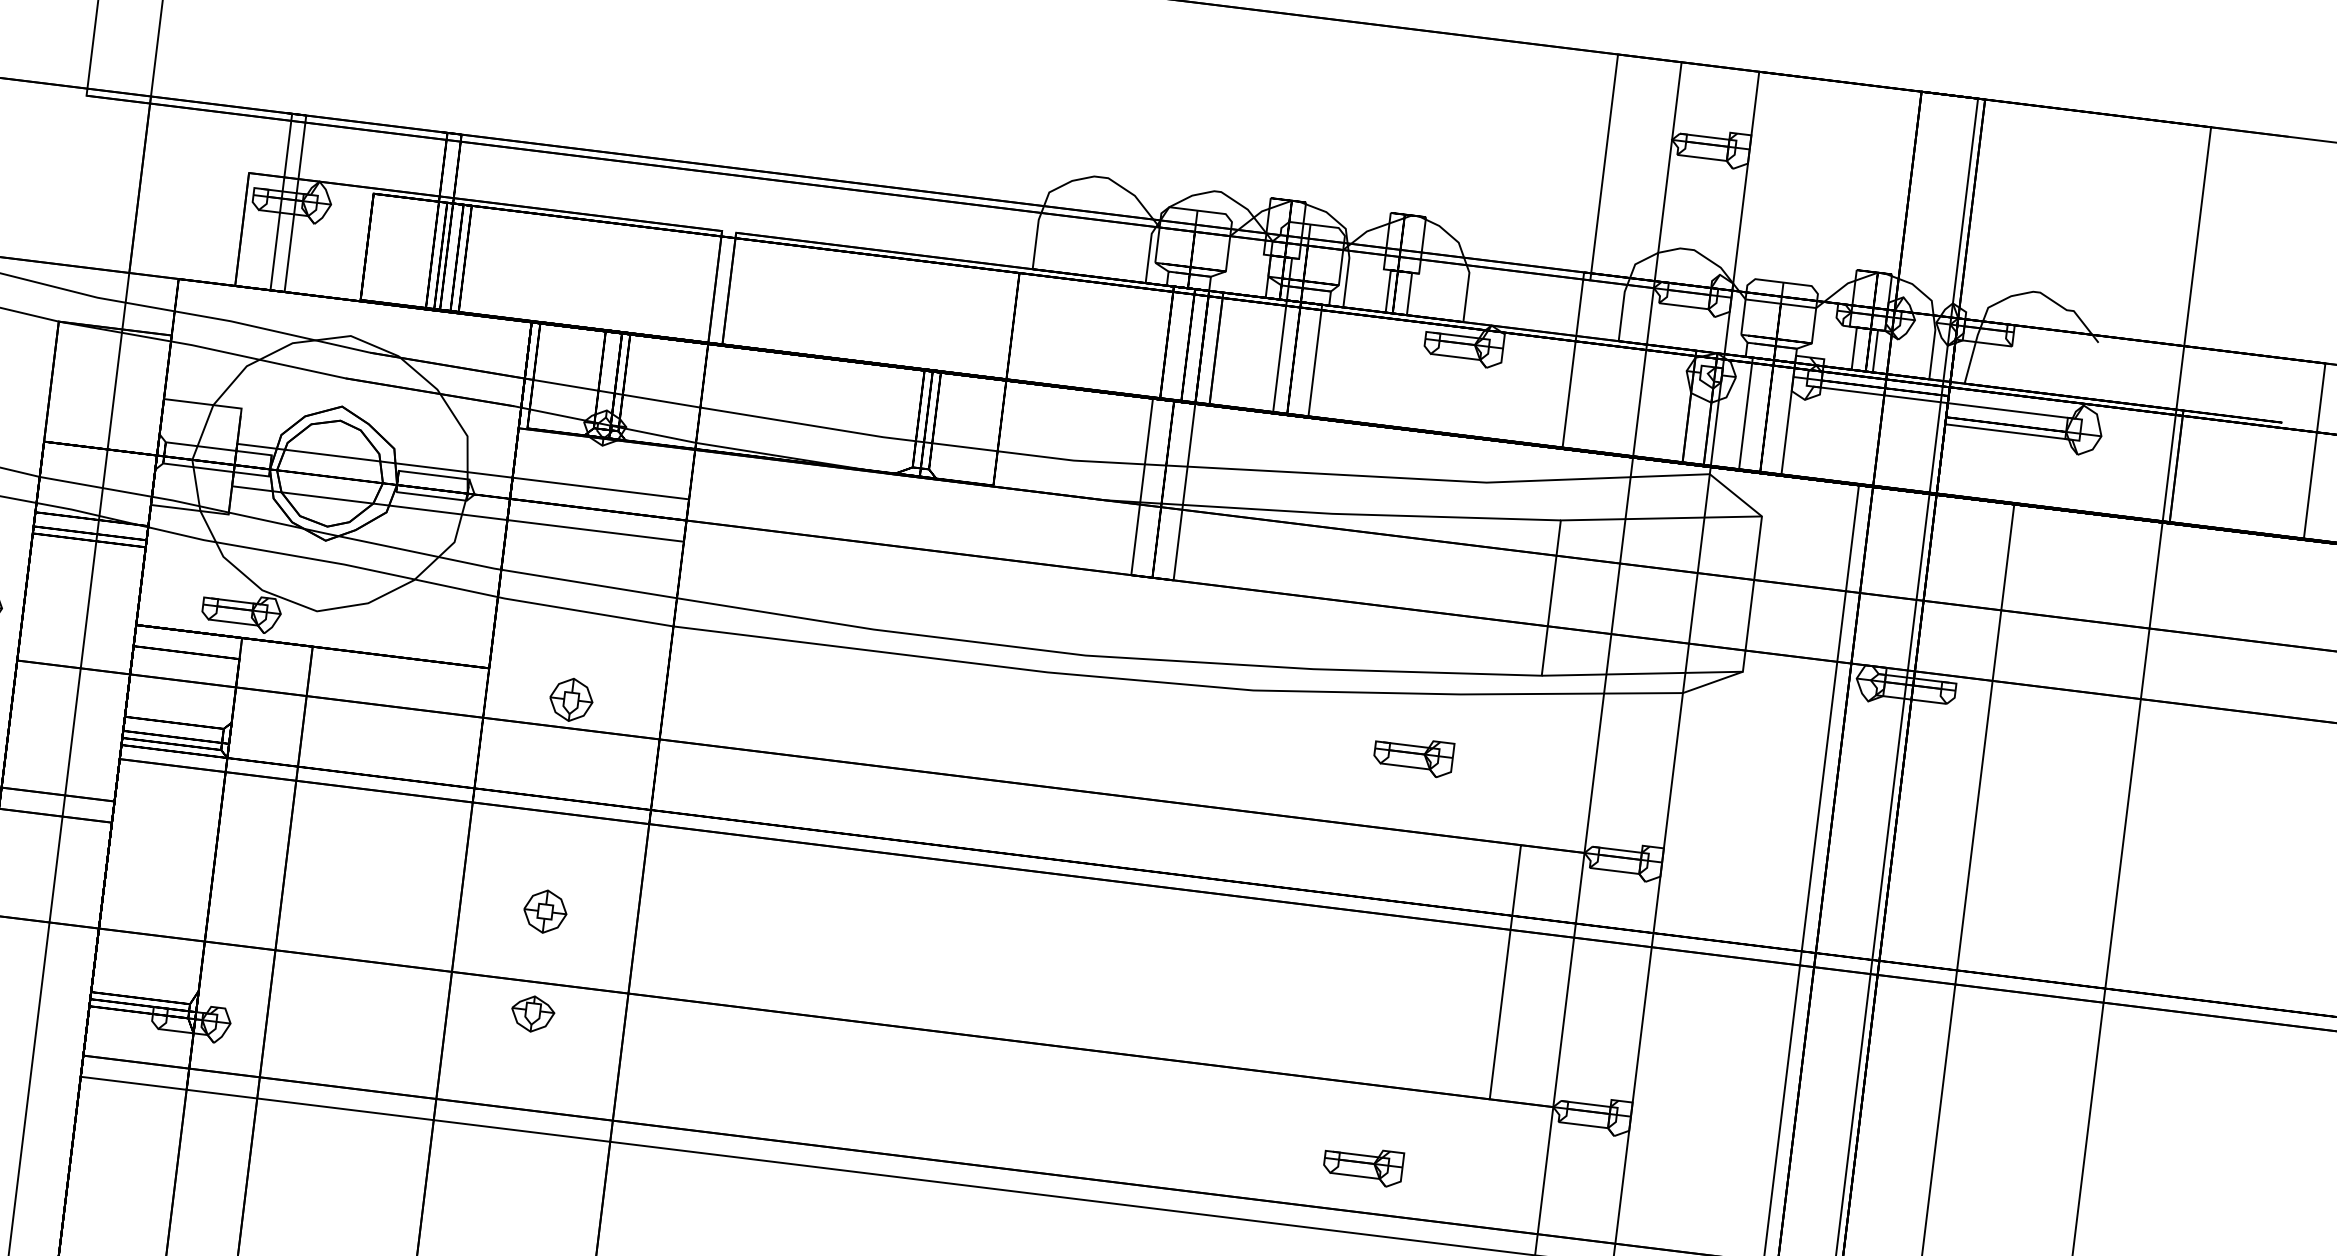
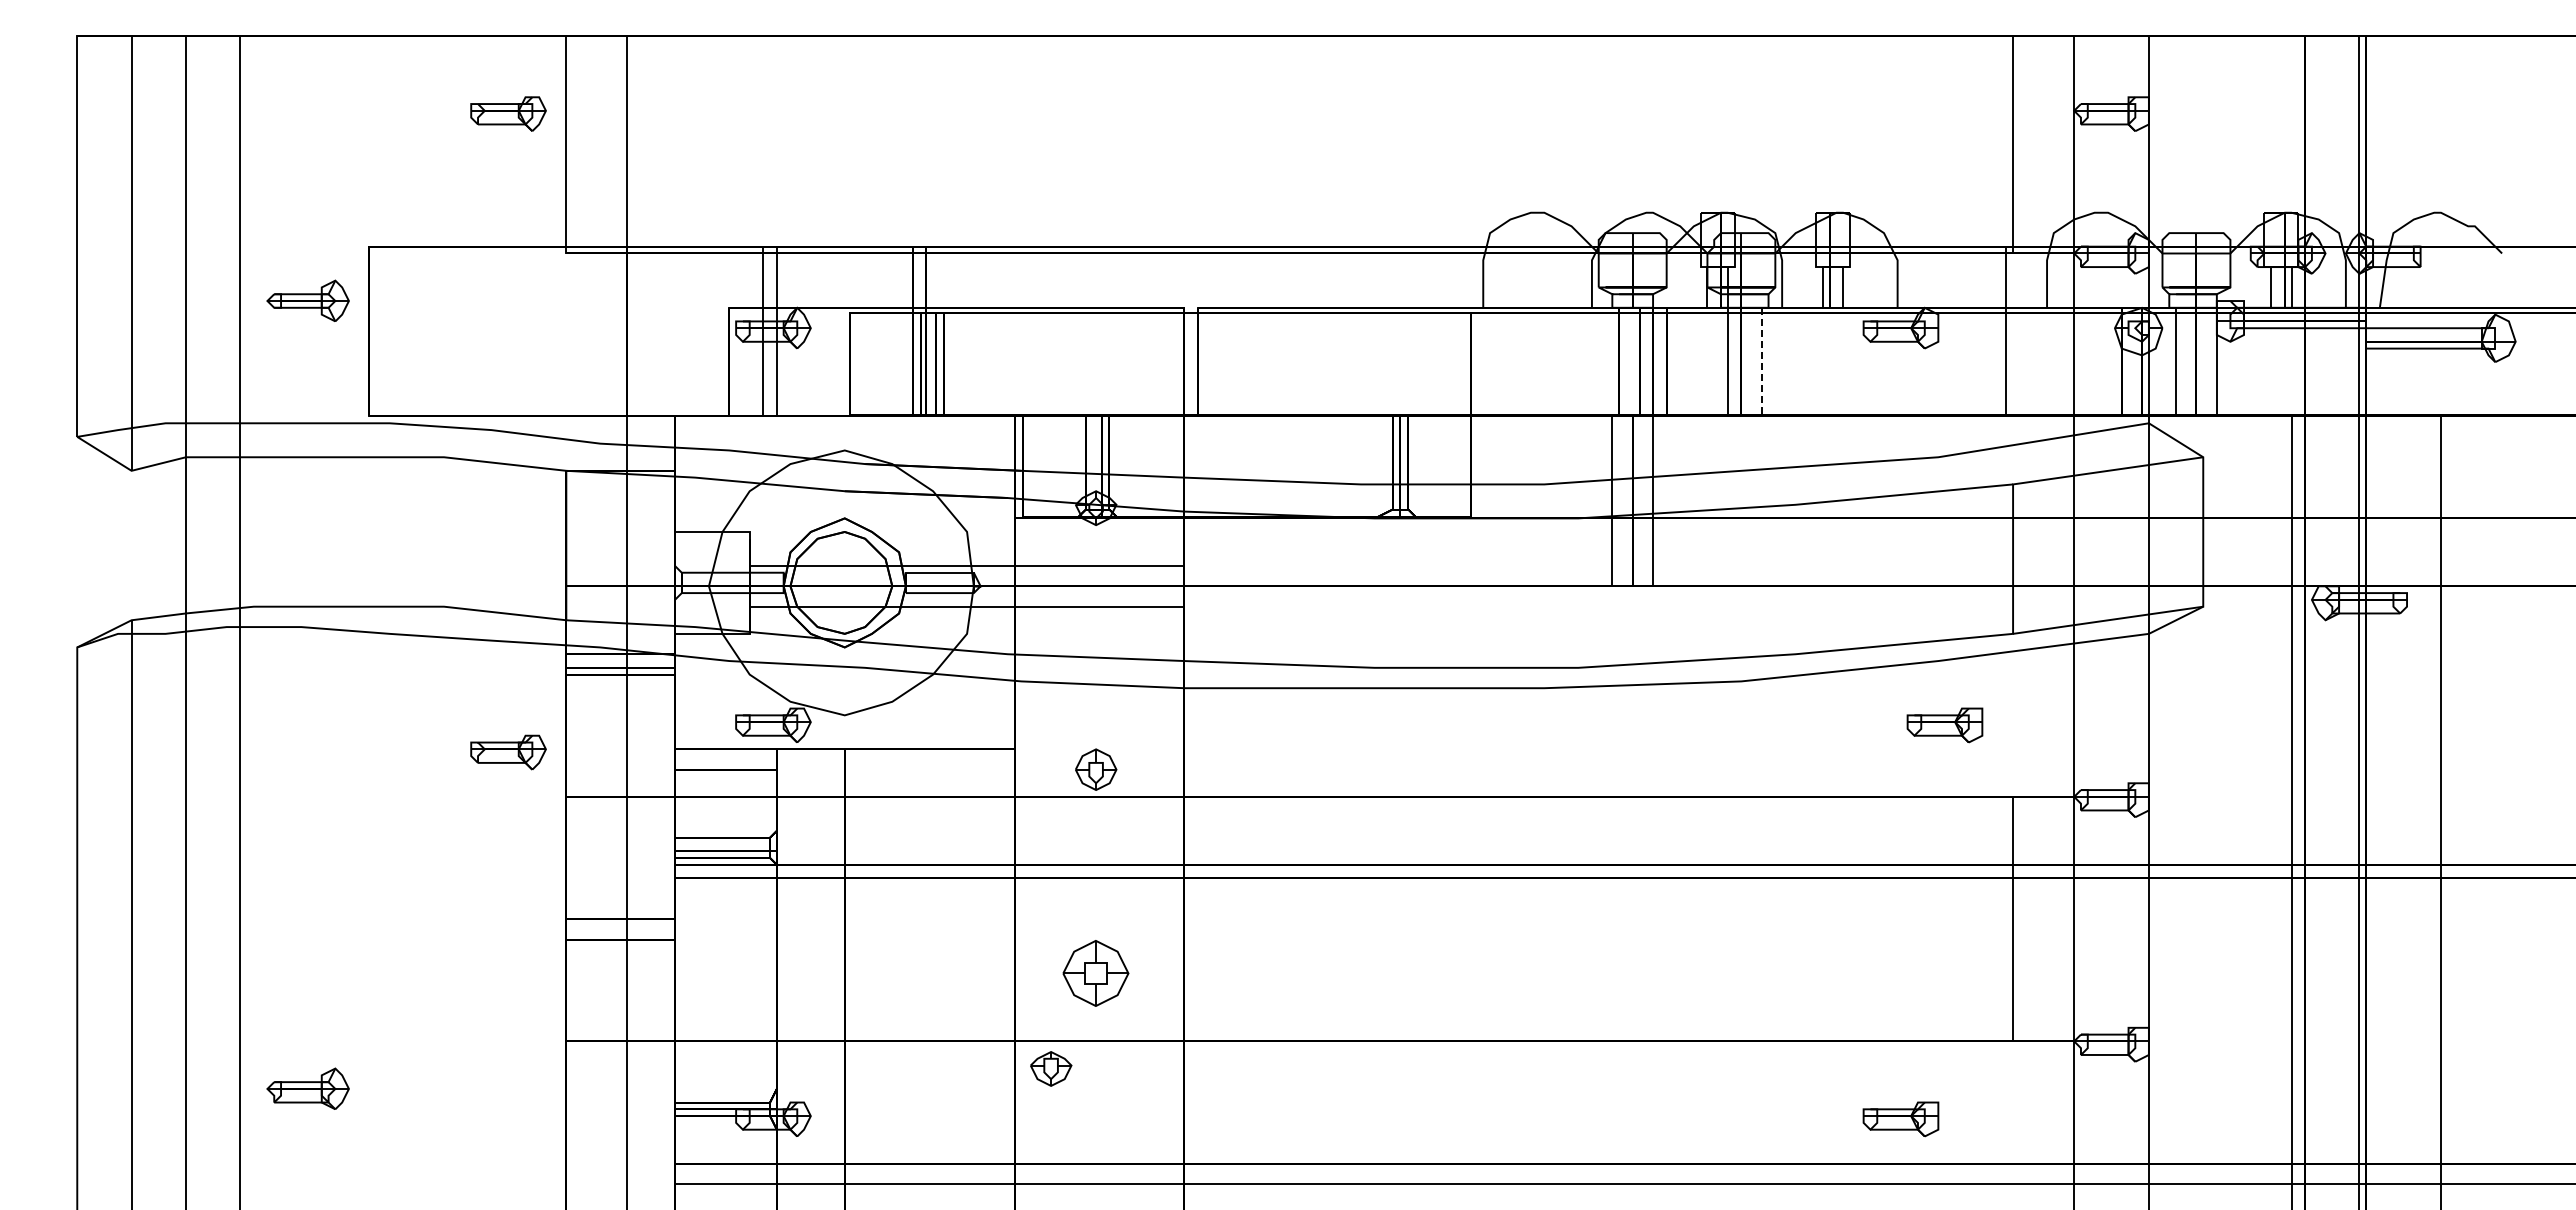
line: (1314, 361) -> (1761, 362), solid -> dashed
part: (1413, 756) -> (1944, 725), moved
part: (545, 911) -> (1096, 973), size x1.6
part: (533, 1013) -> (1051, 1068), moved

